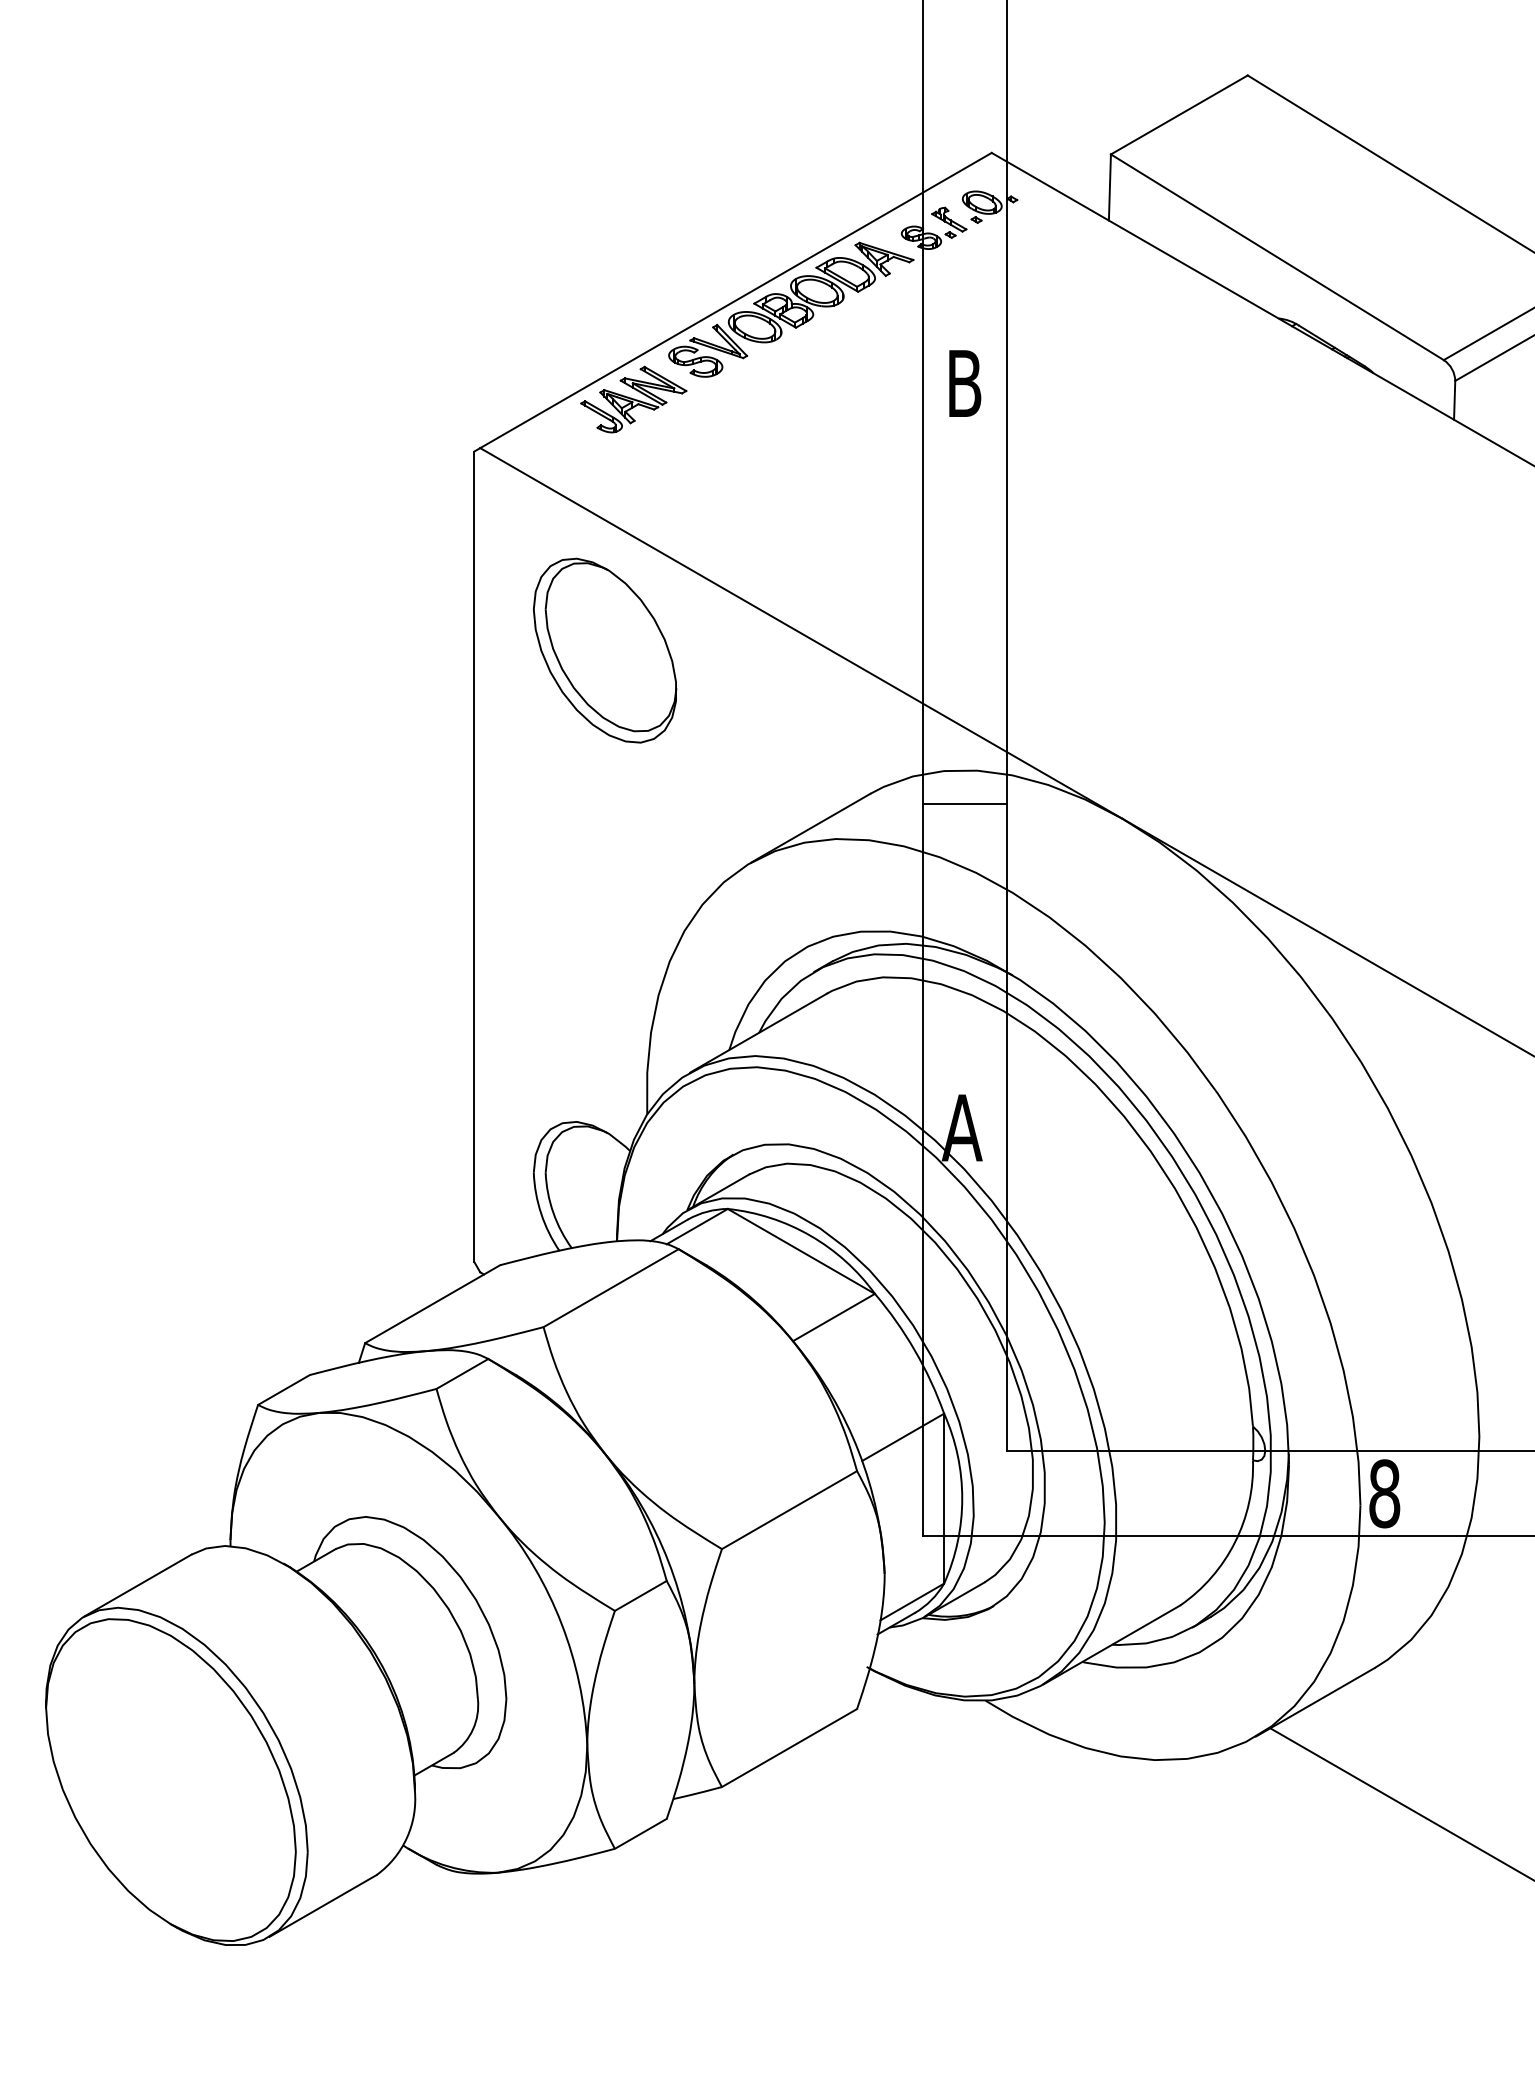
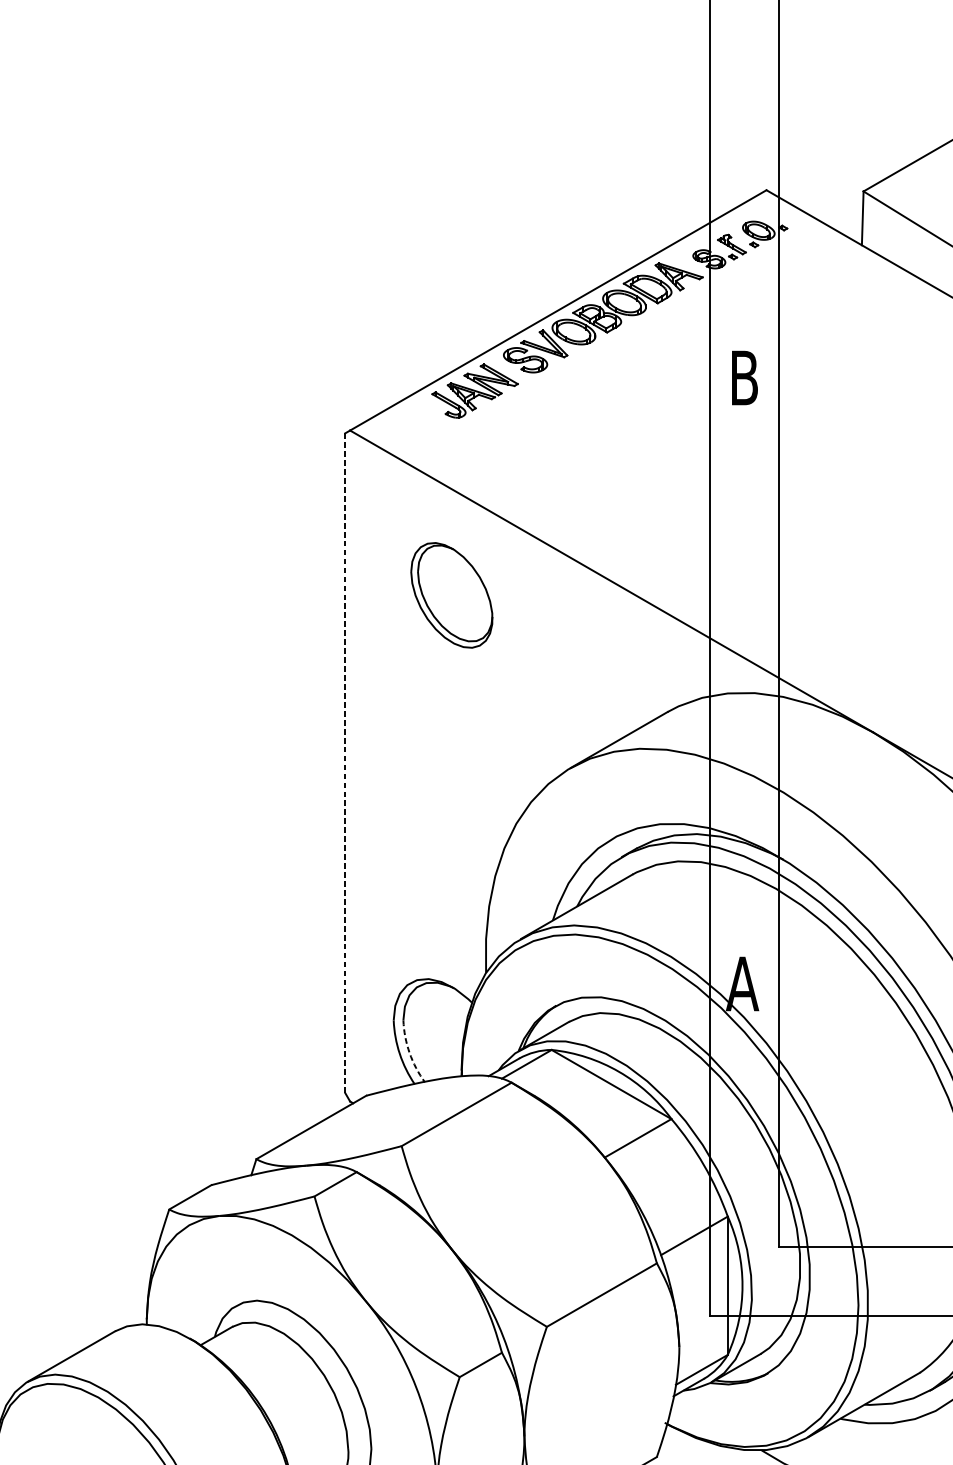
part: (605, 650) -> (452, 595), size x0.7
line: (964, 803) -> (744, 719), removed
line: (474, 857) -> (345, 763), solid -> dashed
arc: (553, 1212) -> (409, 1052), solid -> dashed

